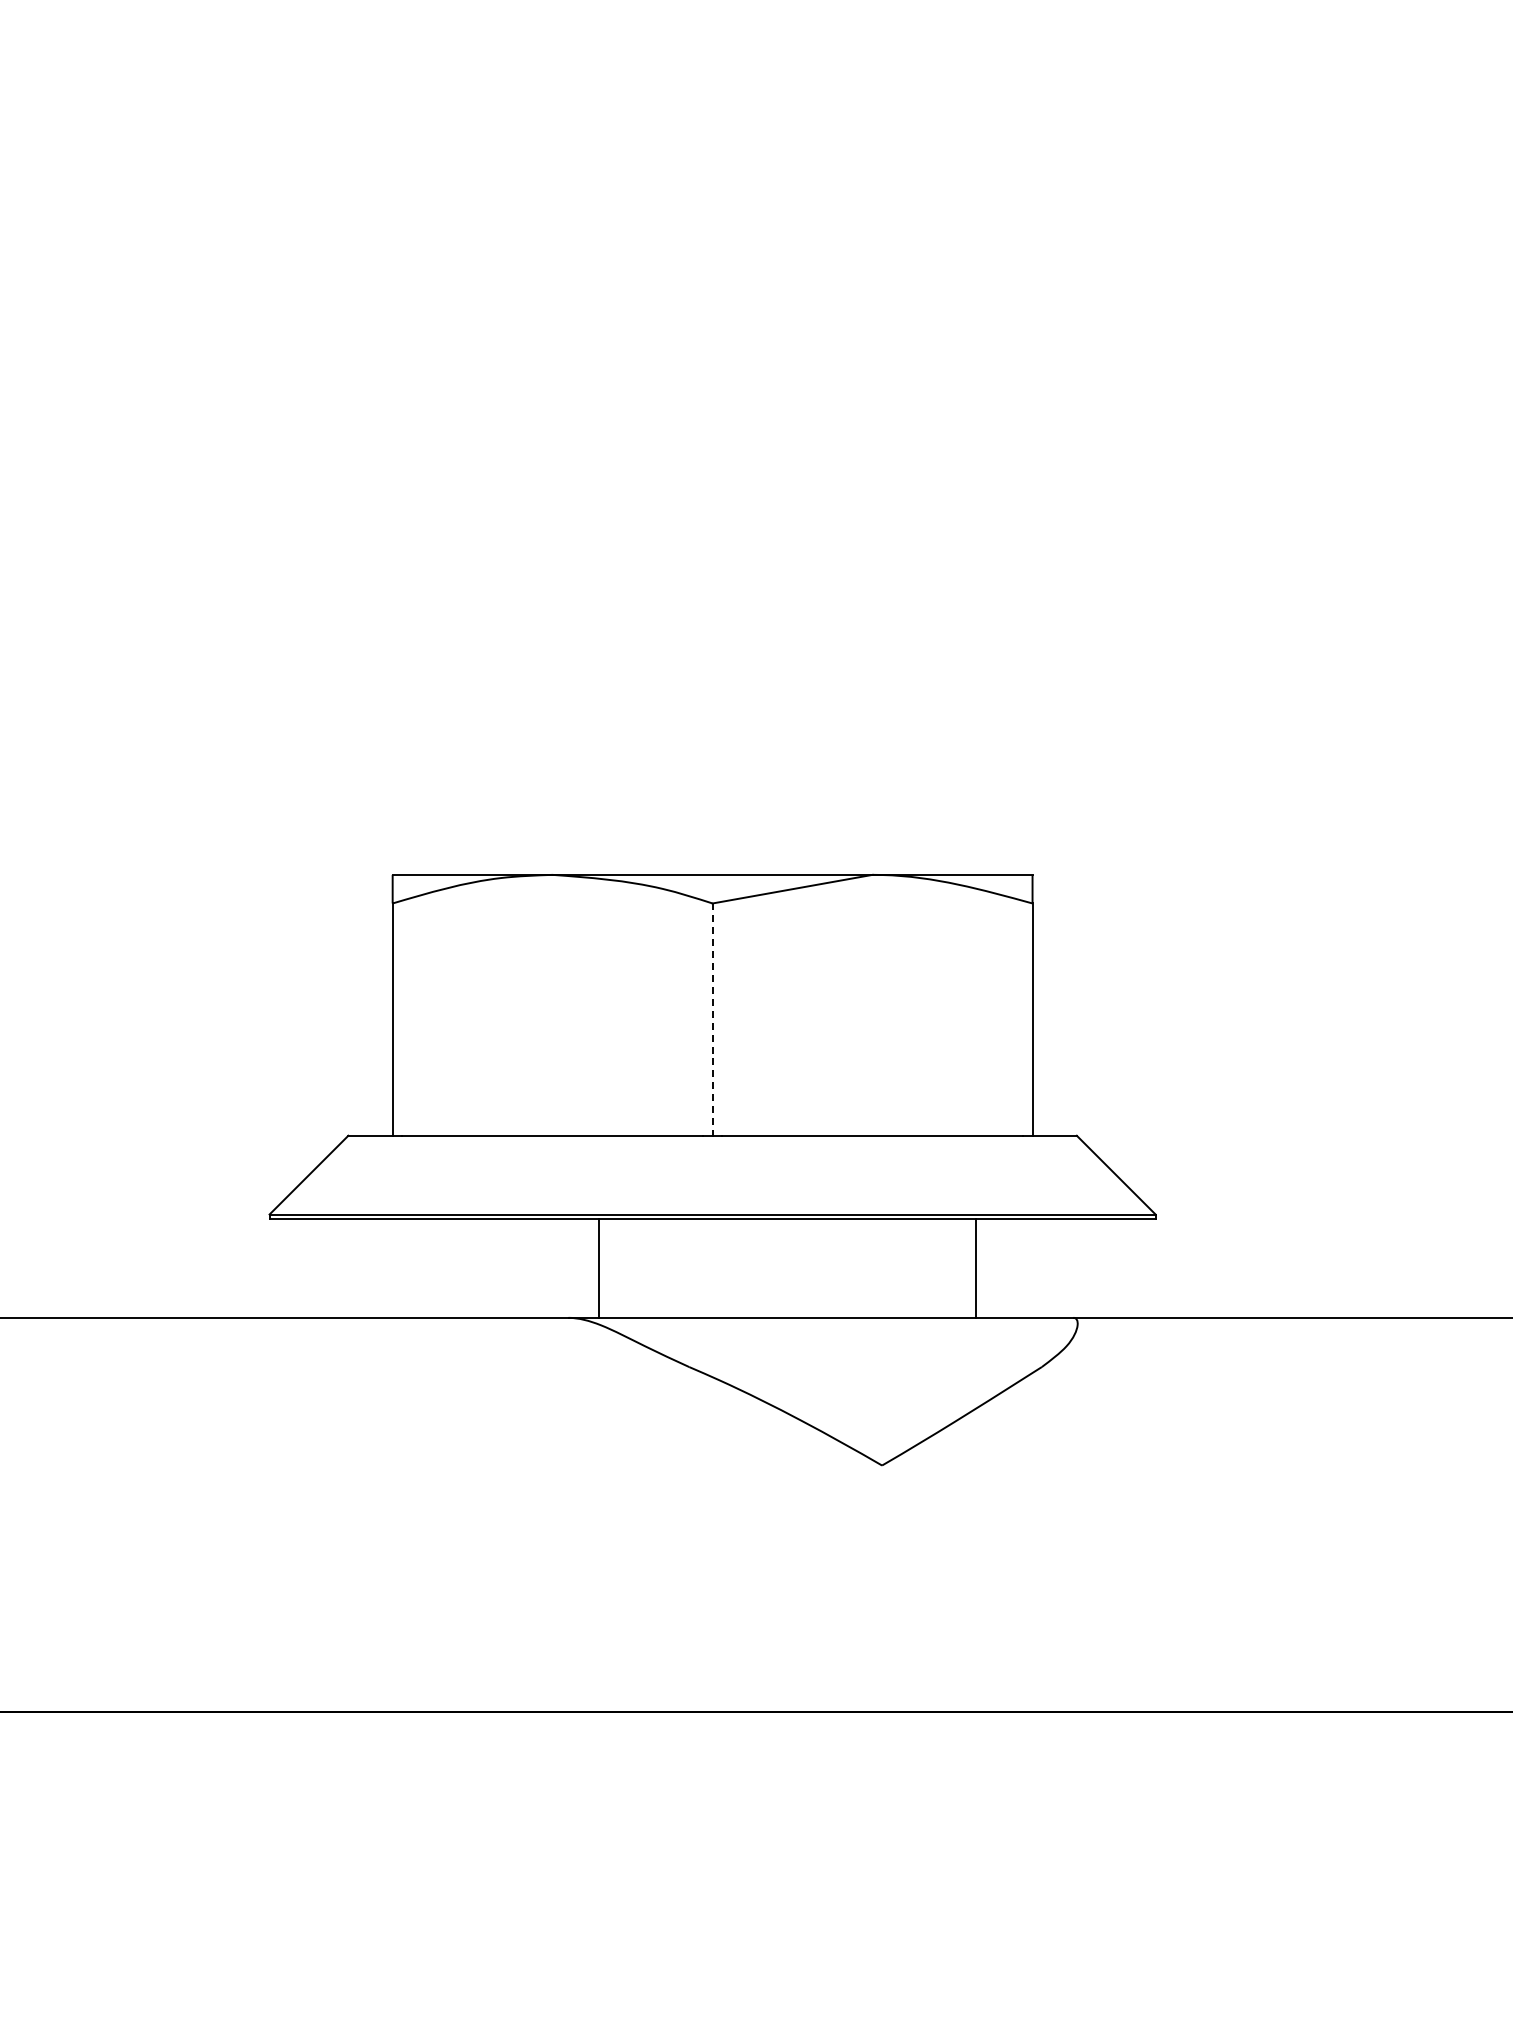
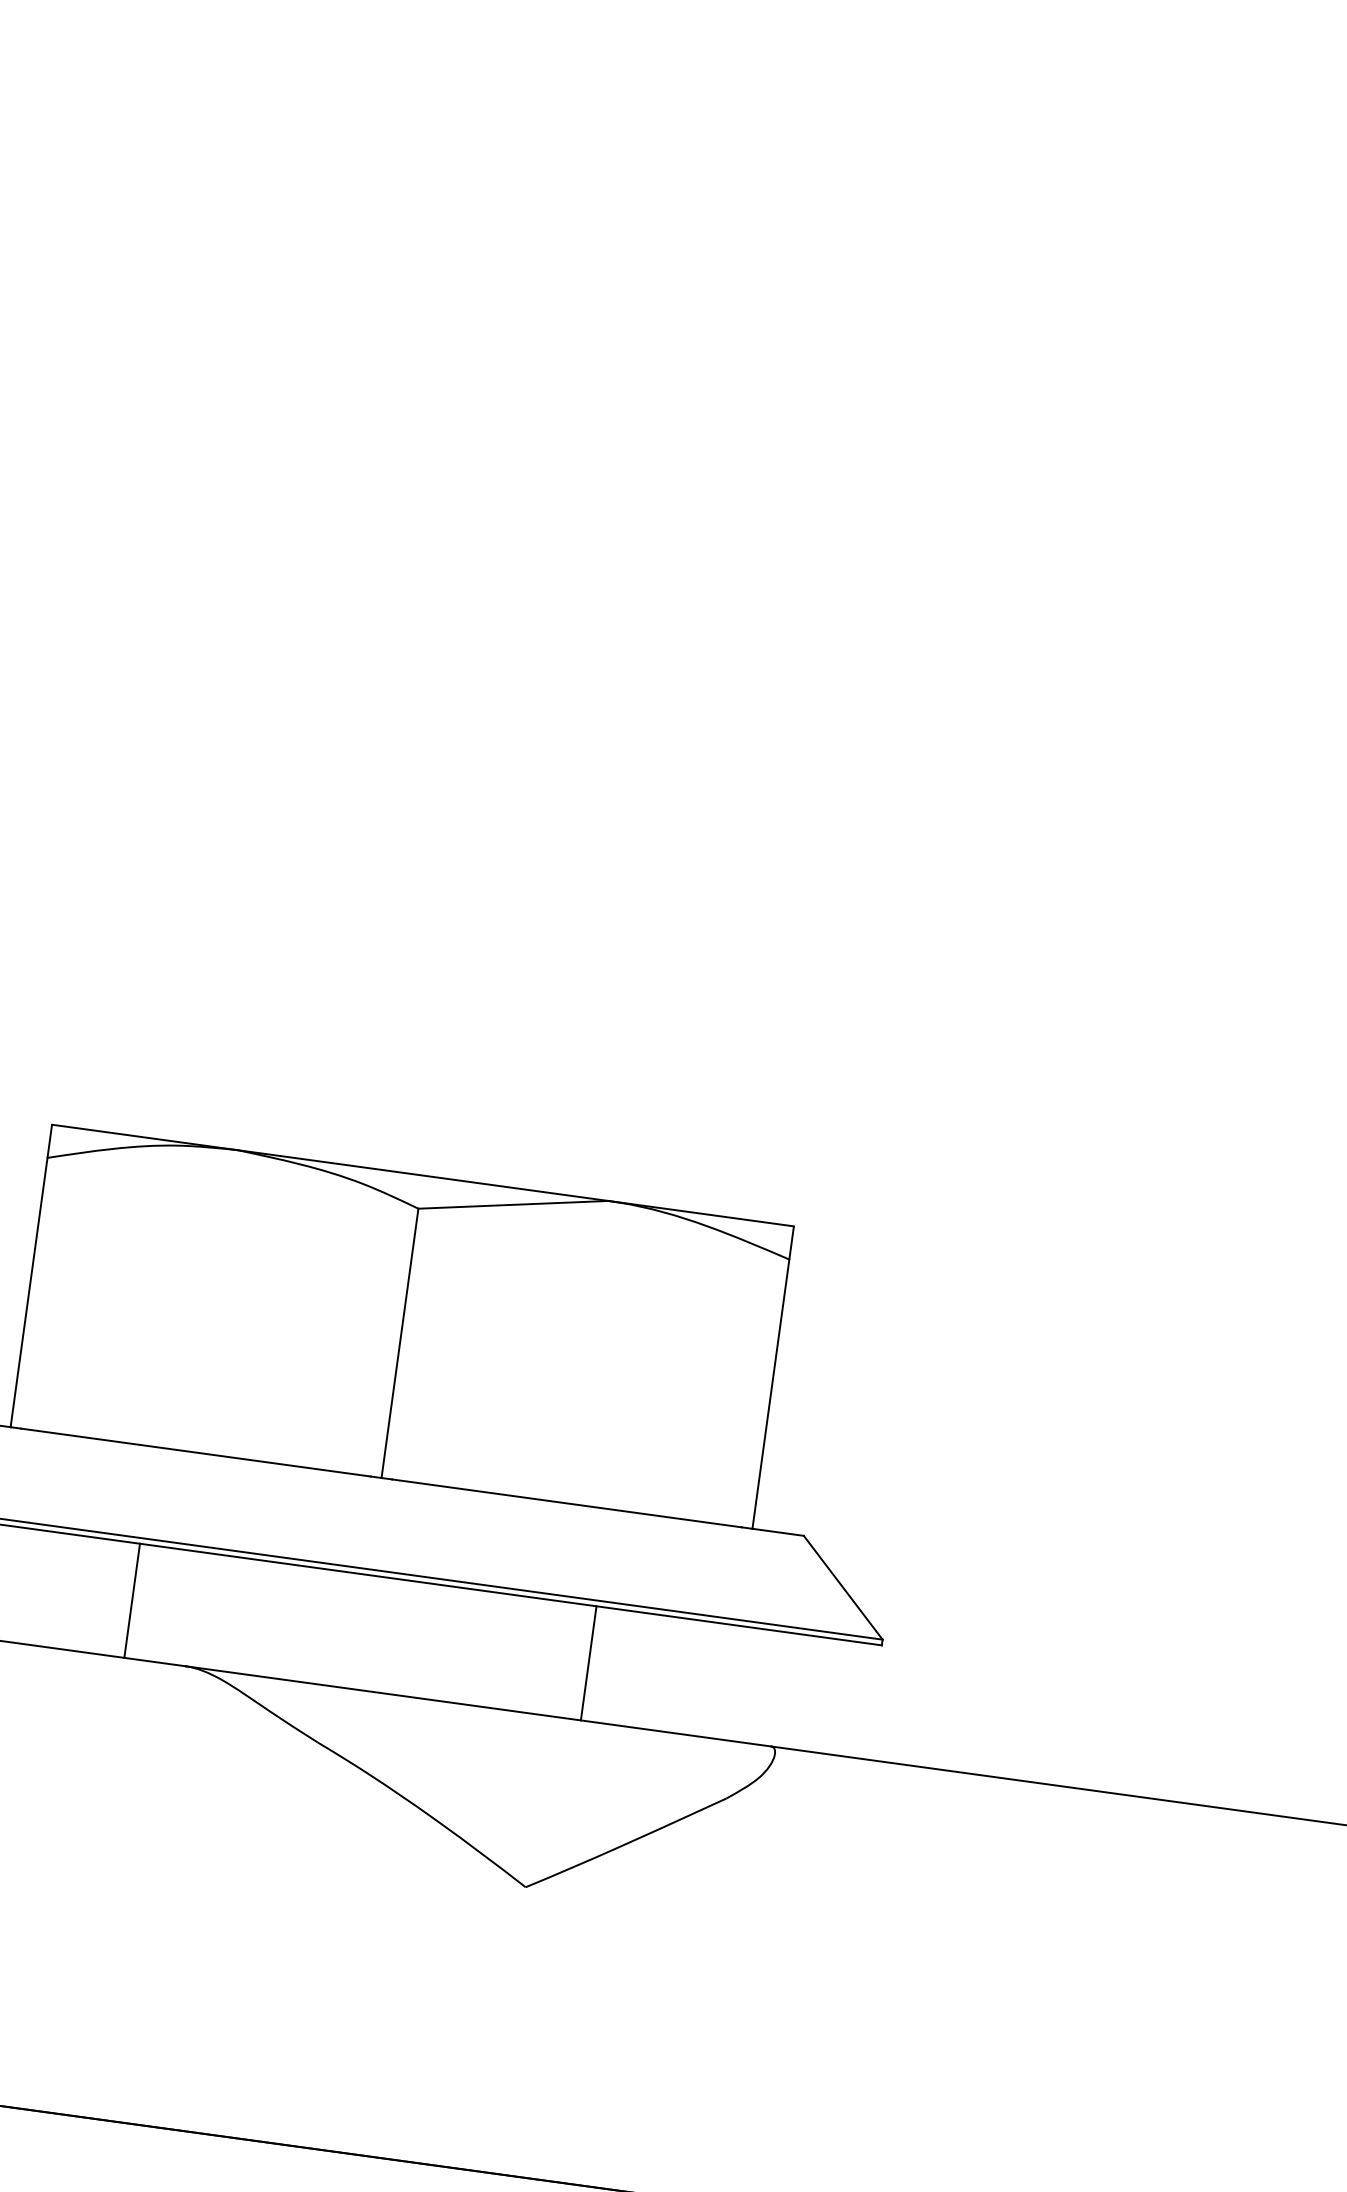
line: (712, 1020) -> (399, 1344), dashed -> solid
line: (598, 1268) -> (131, 1600), moved
line: (976, 1268) -> (588, 1663), moved

